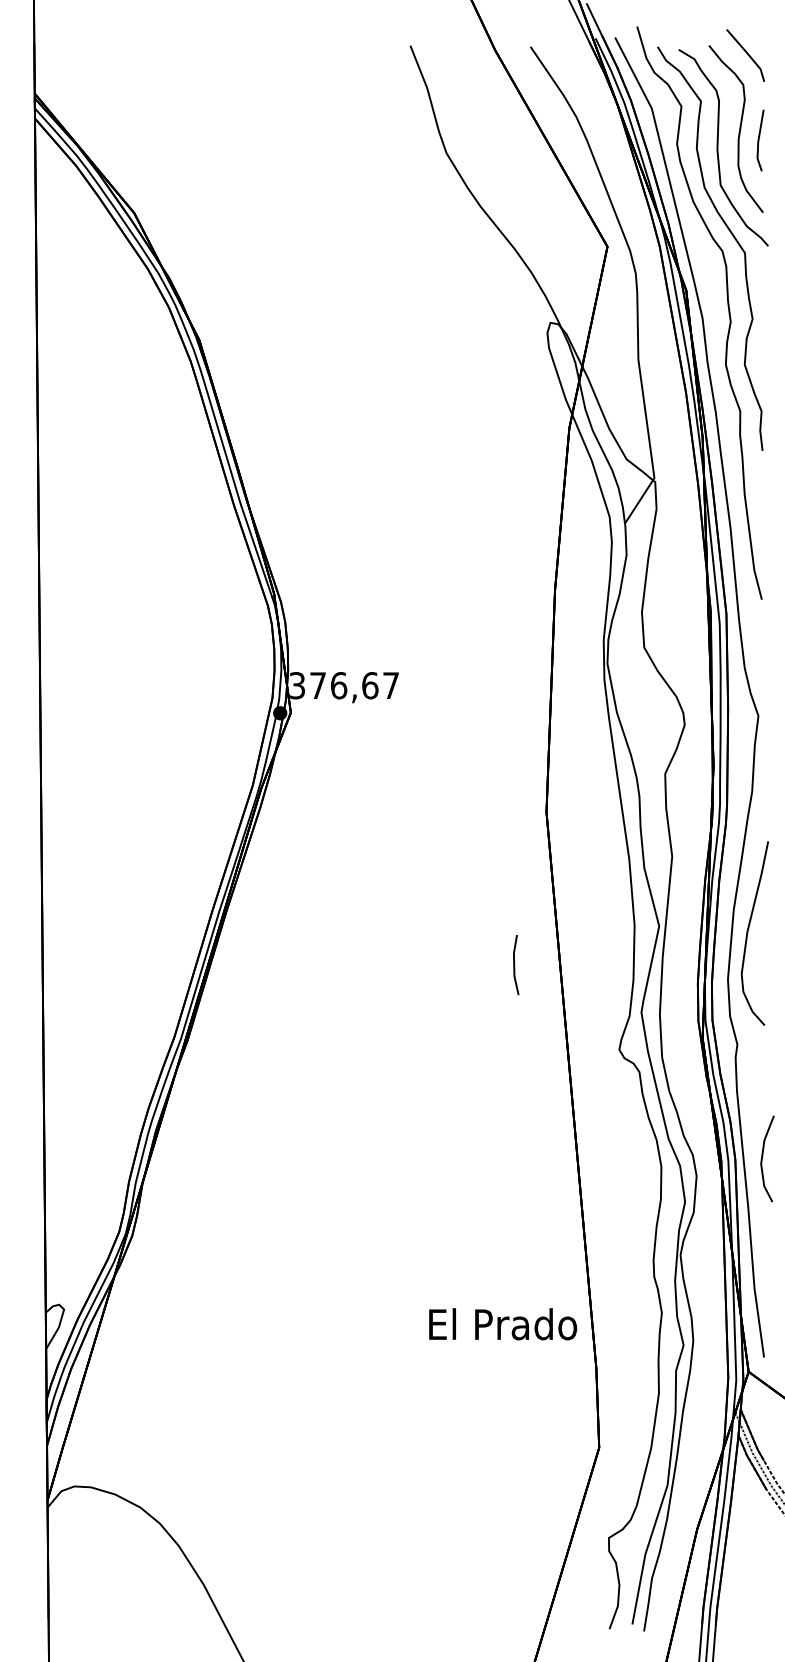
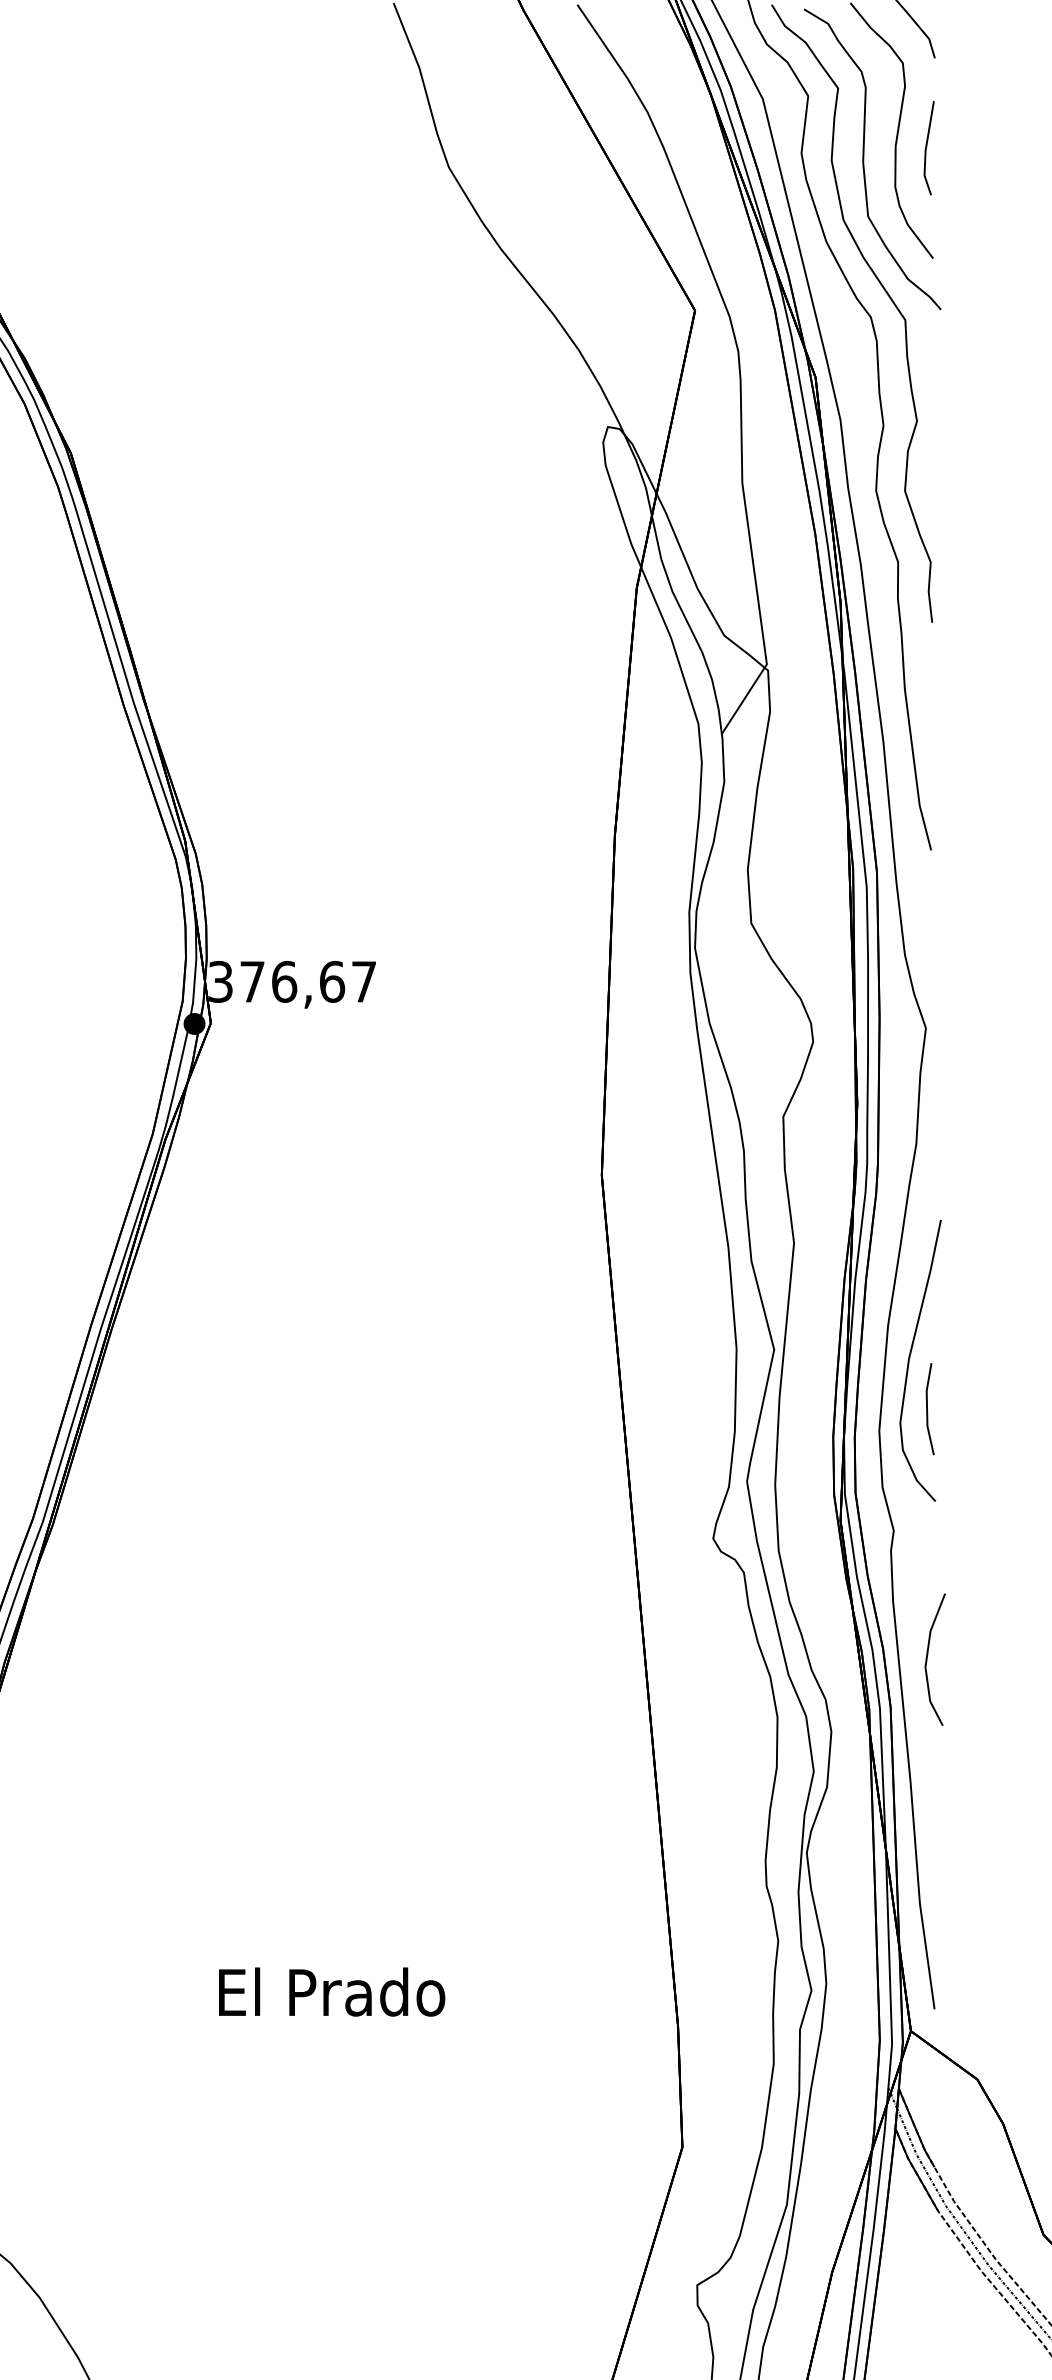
line: (515, 965) -> (929, 1409), moved
line: (763, 1156) -> (929, 1655), moved
text: (503, 1324) -> (332, 1992), moved

